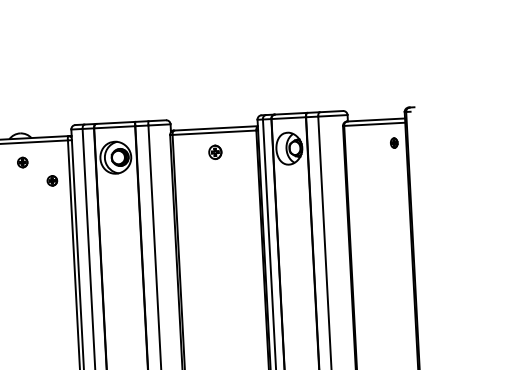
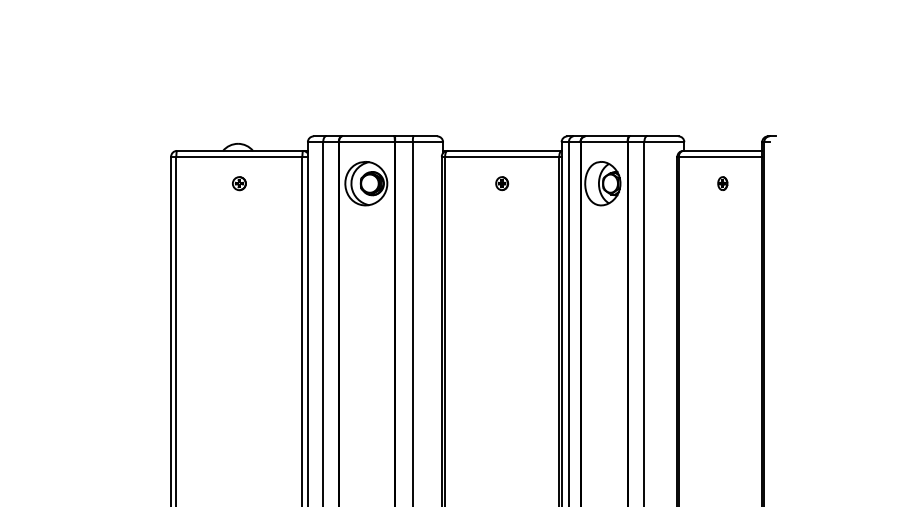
part: (394, 143) -> (722, 183), moved
part: (215, 152) -> (502, 183), size x0.71
part: (52, 180) -> (278, 210), removed

